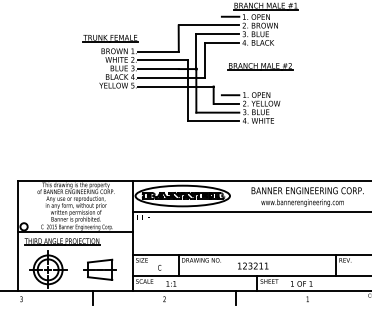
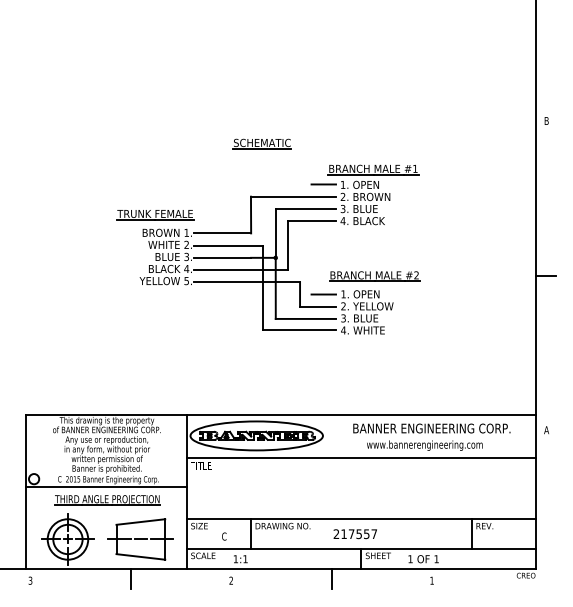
part: (260, 66) -> (374, 276), moved
part: (62, 242) -> (107, 500), moved
text: (252, 266) -> (354, 534), 123211 -> 217557
part: (99, 269) -> (140, 539), size x1.43

